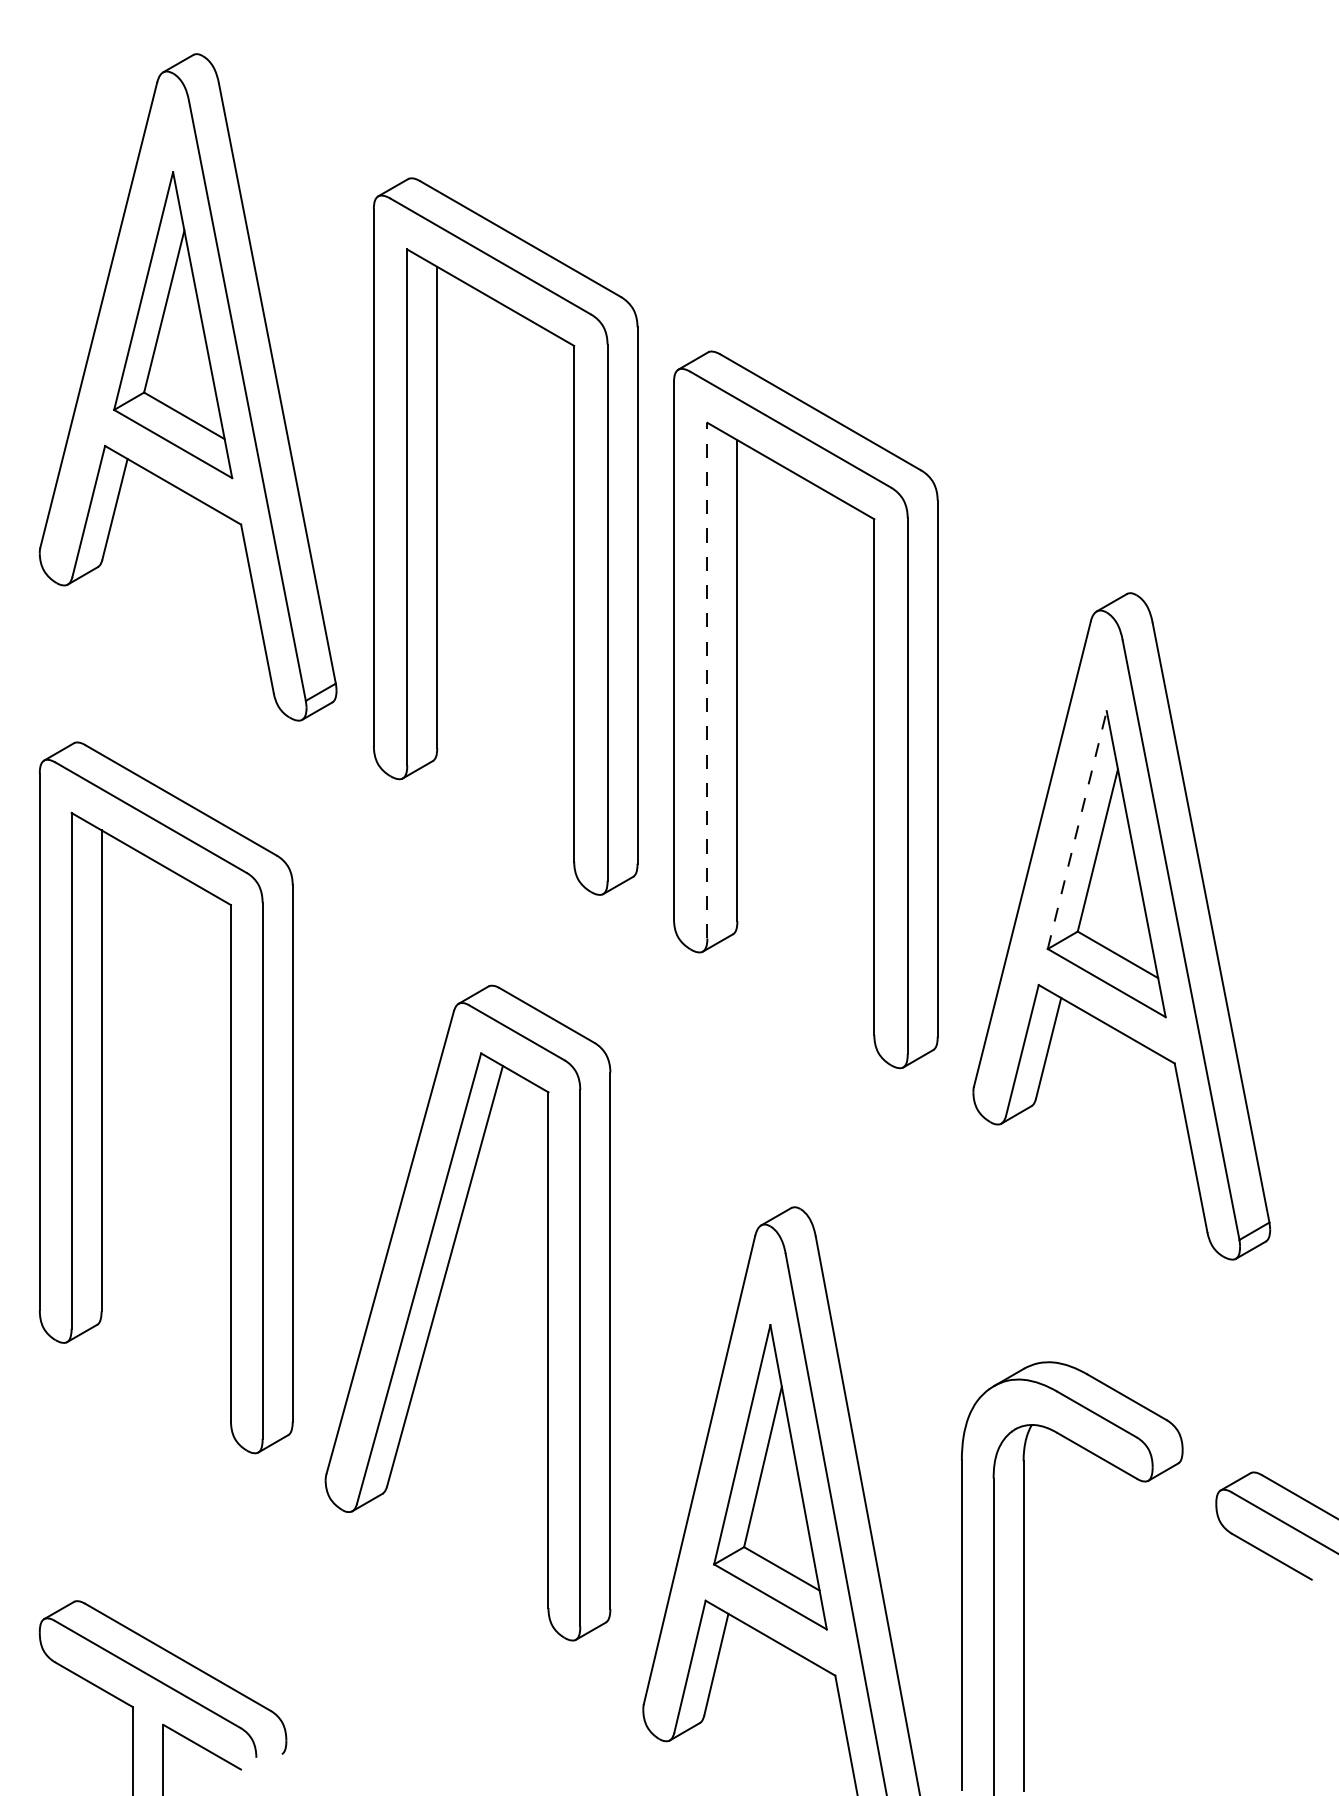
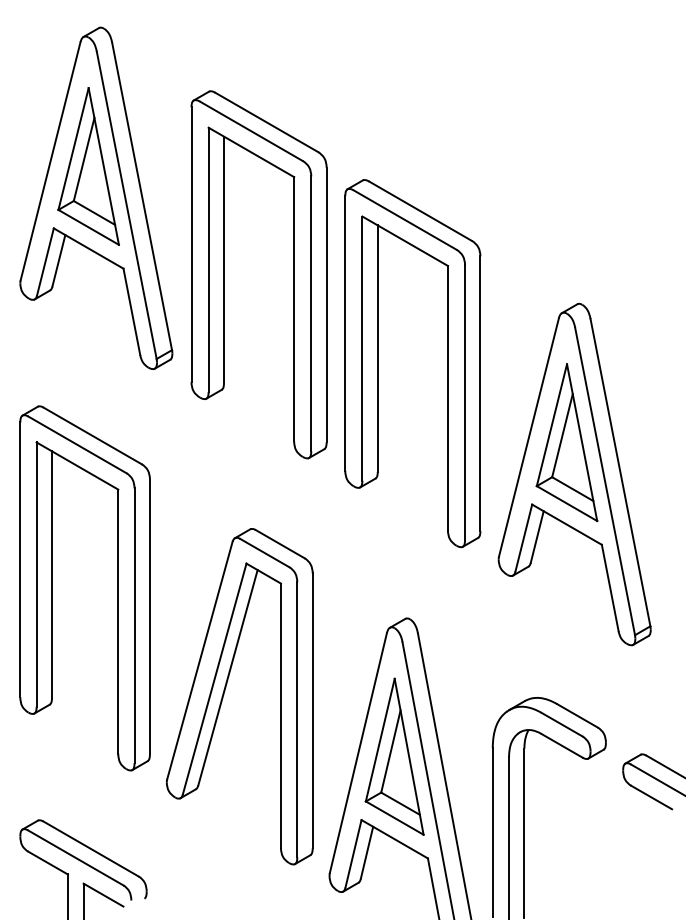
line: (707, 680) -> (362, 348), dashed -> solid
line: (1076, 830) -> (551, 425), dashed -> solid
part: (102, 1098) -> (52, 588), moved
part: (440, 1302) -> (225, 691), moved

